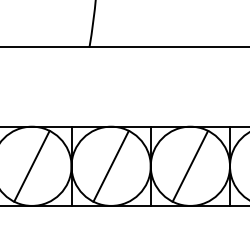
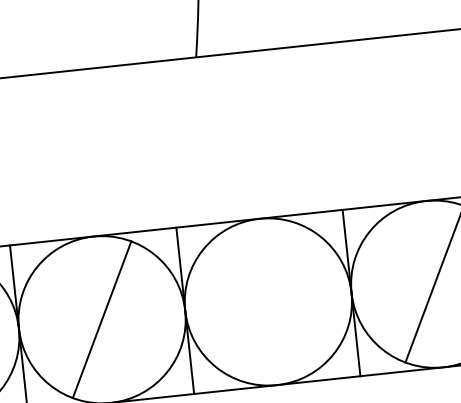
line: (110, 165) -> (266, 300), removed

